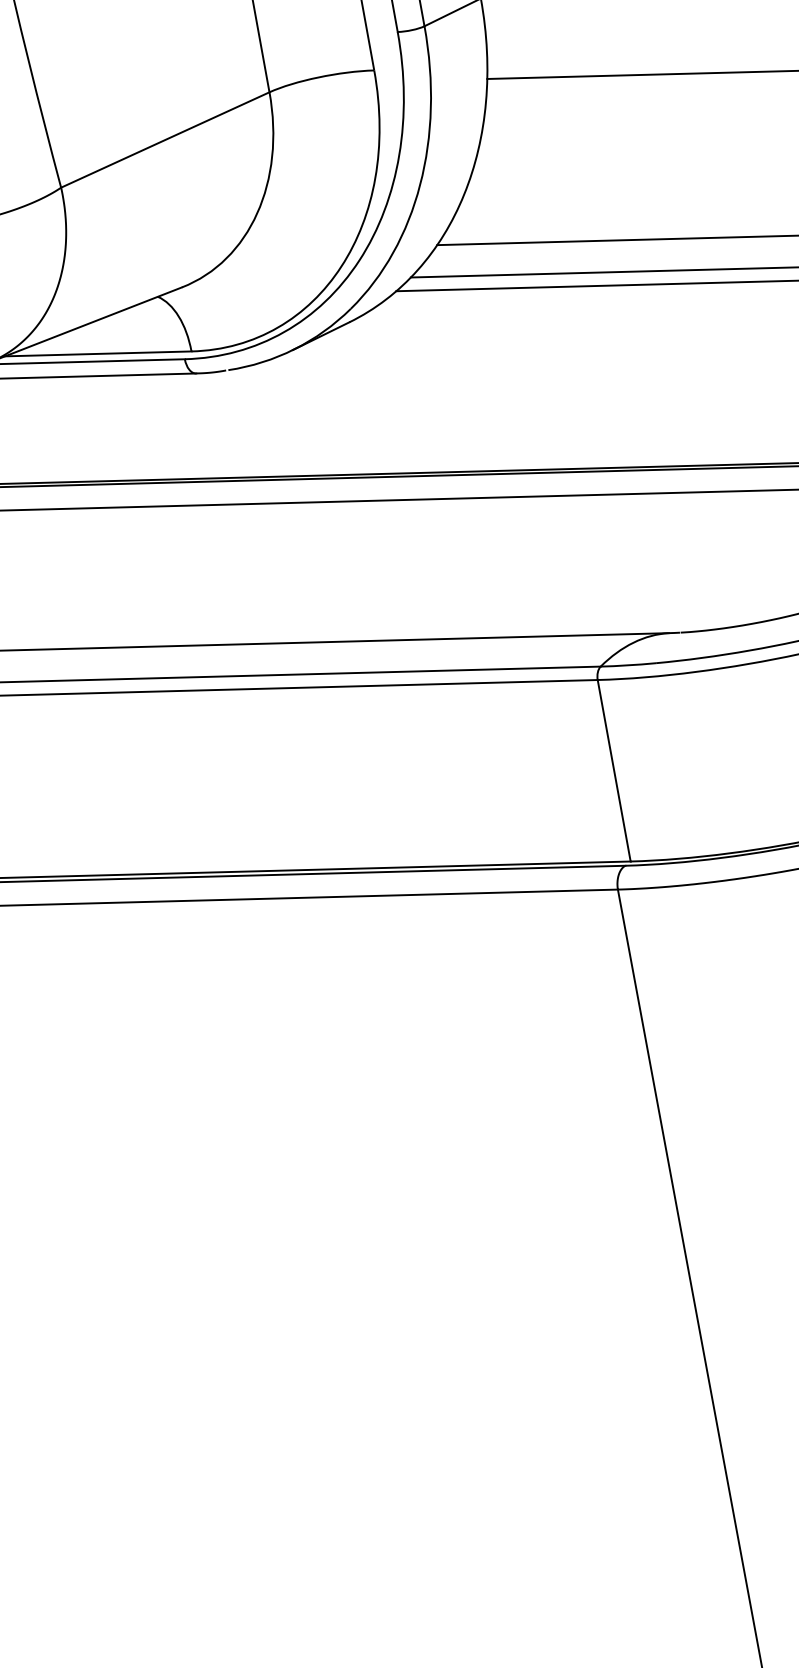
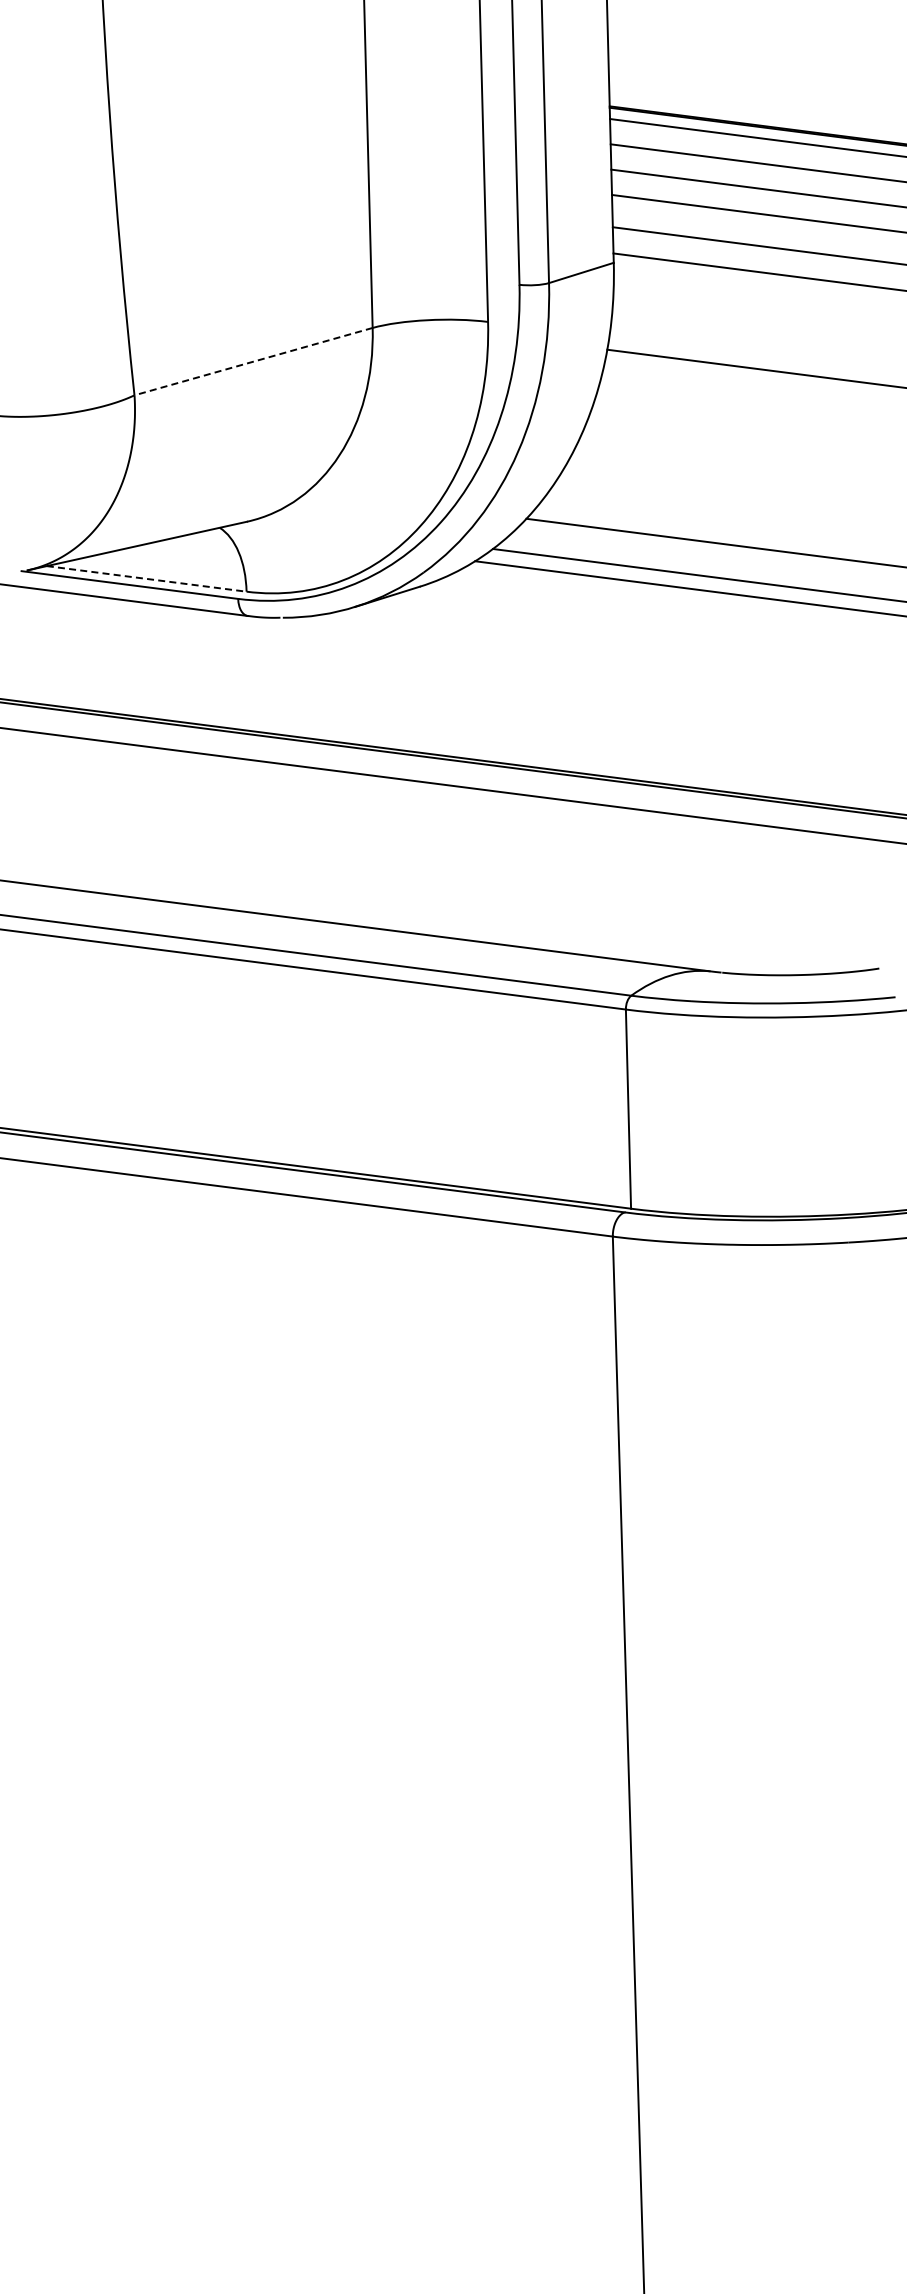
line: (165, 139) -> (253, 361), solid -> dashed
line: (98, 353) -> (146, 578), solid -> dashed

